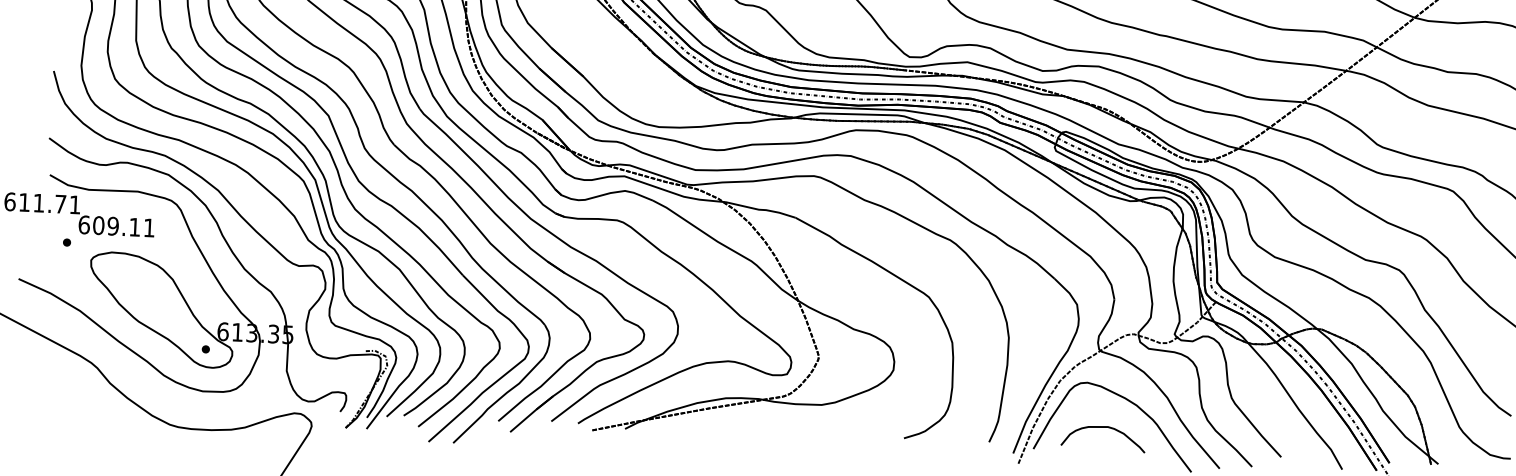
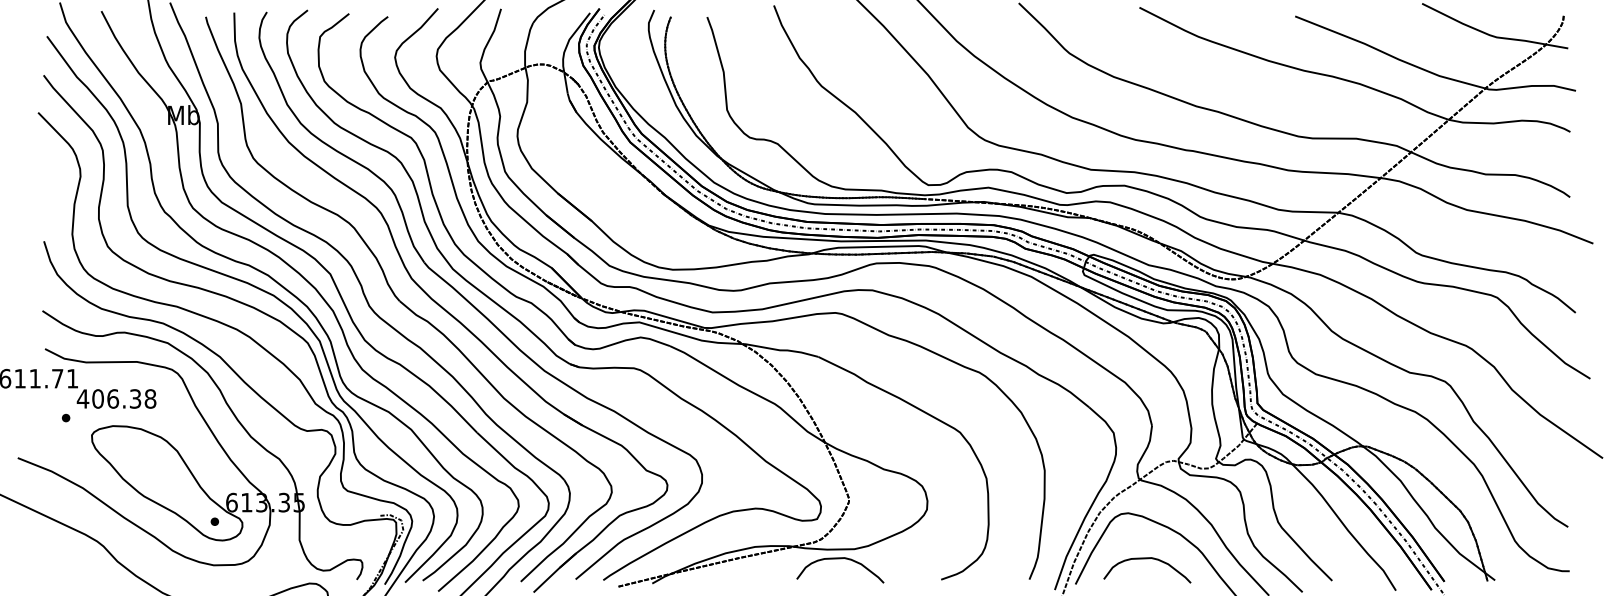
text: (116, 225) -> (116, 398), 609.11 -> 406.38
curve: (807, 414) -> (840, 559), added

